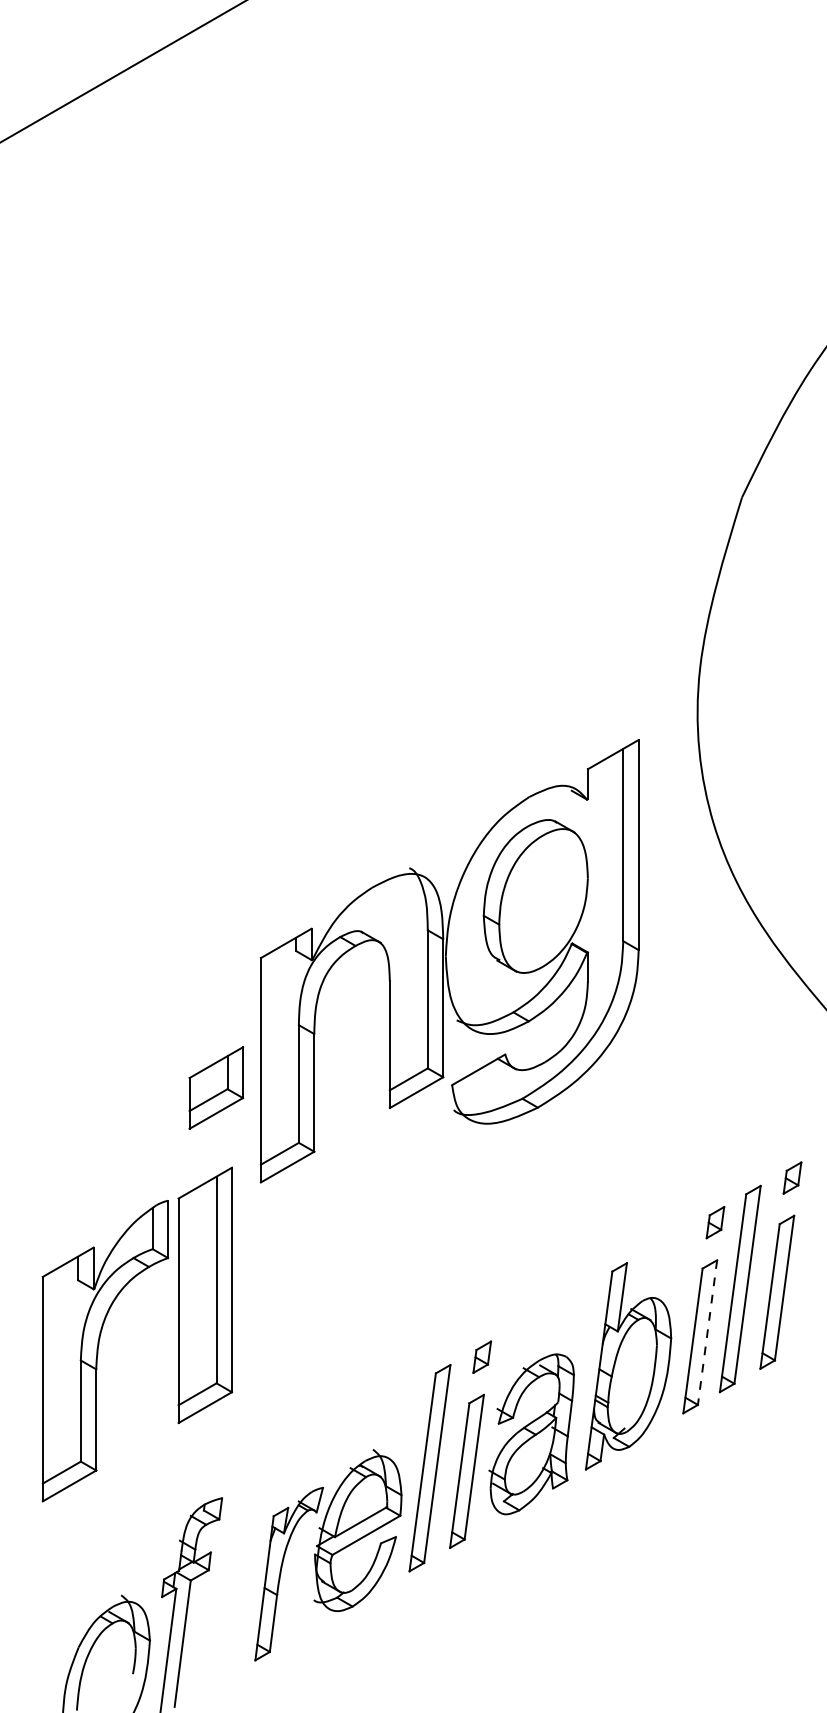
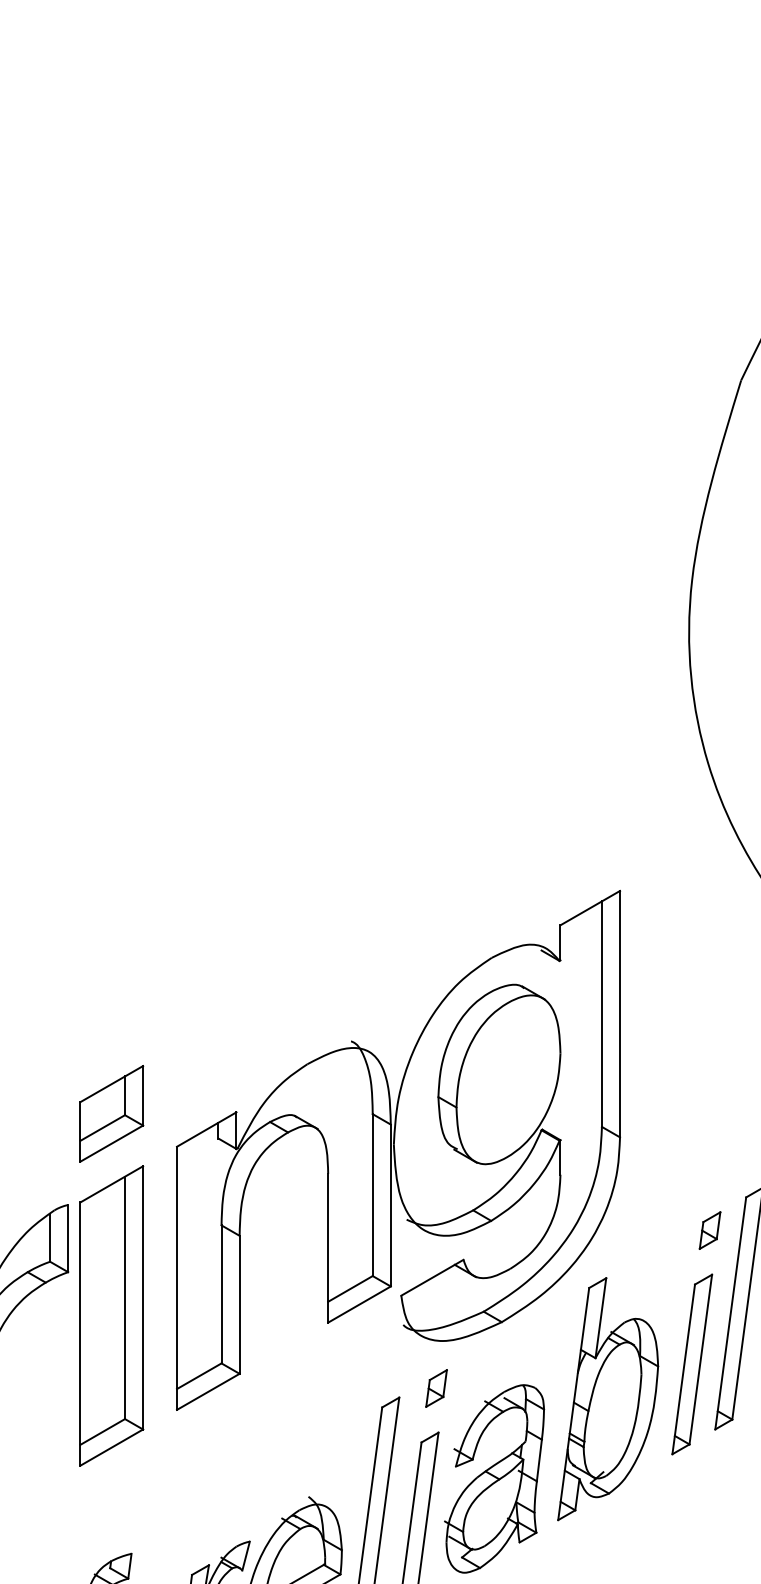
part: (449, 961) -> (398, 1150), moved
part: (216, 1087) -> (112, 1113), moved
line: (707, 1332) -> (700, 1359), dashed -> solid

